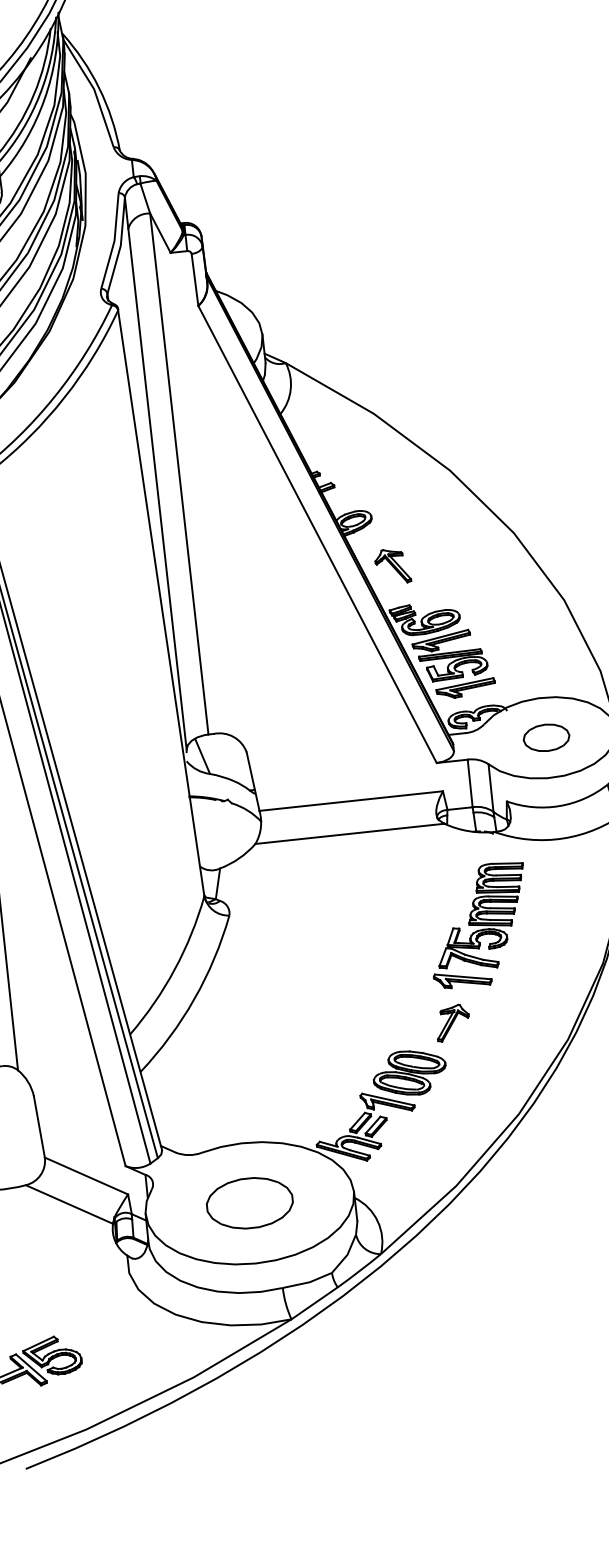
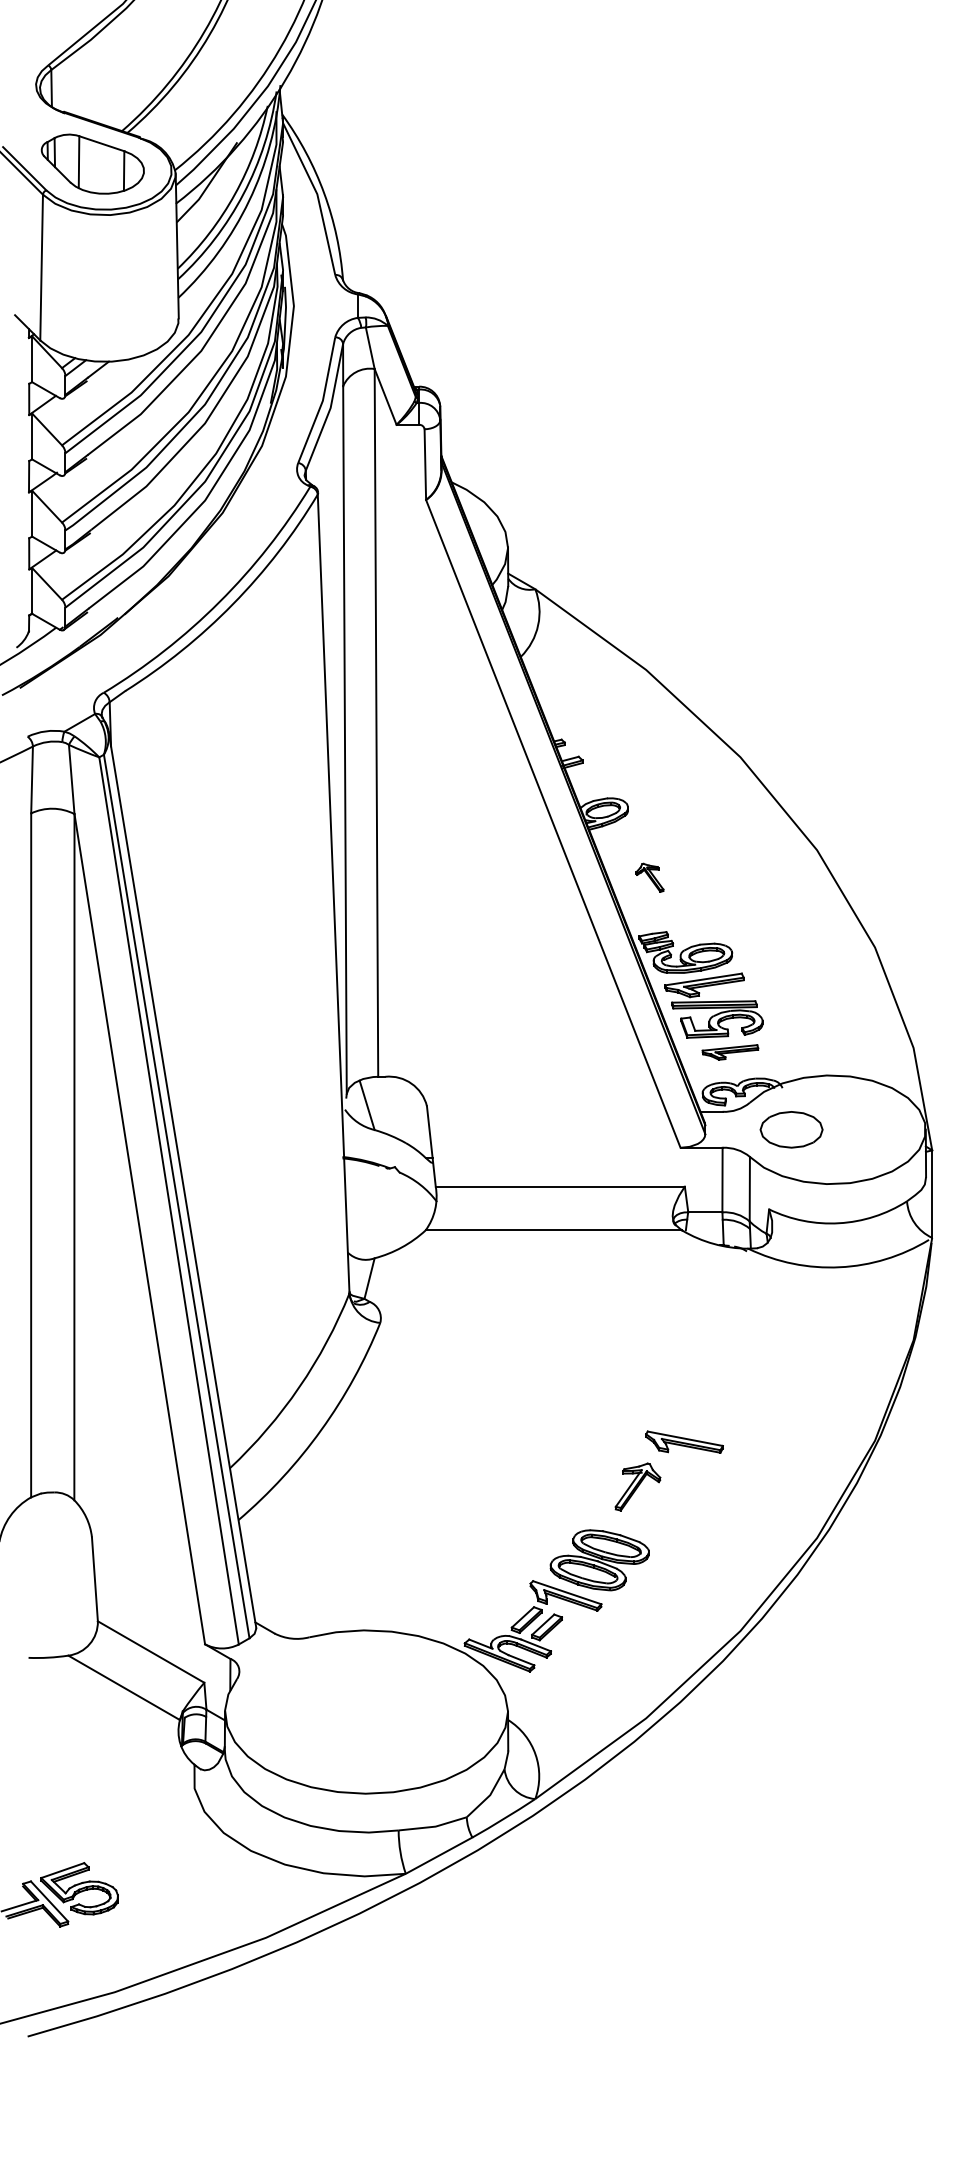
part: (392, 566) -> (649, 877), size x0.6
part: (466, 688) -> (730, 1052), size x0.7
part: (546, 737) -> (791, 1129), moved
part: (481, 916) -> (718, 1360), removed
part: (452, 1022) -> (637, 1486), moved
part: (249, 1202) -> (366, 1711), removed

